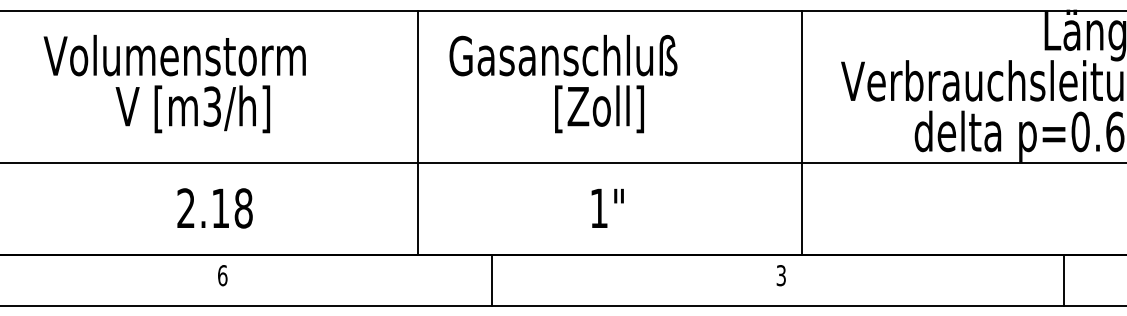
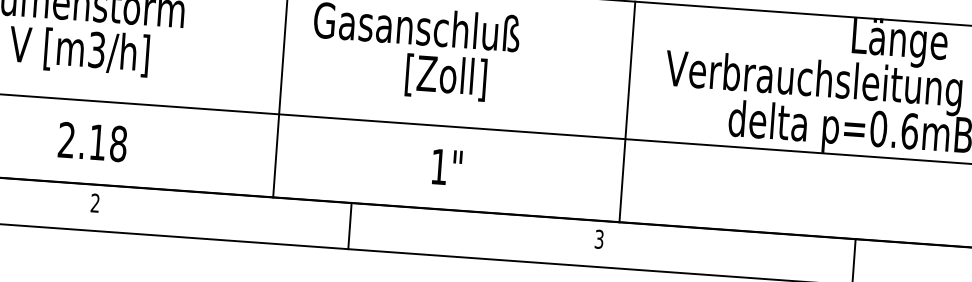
text: (222, 275) -> (95, 203), 6 -> 2
line: (492, 280) -> (350, 225), moved

